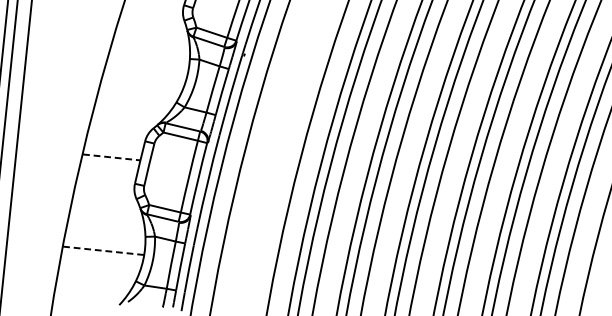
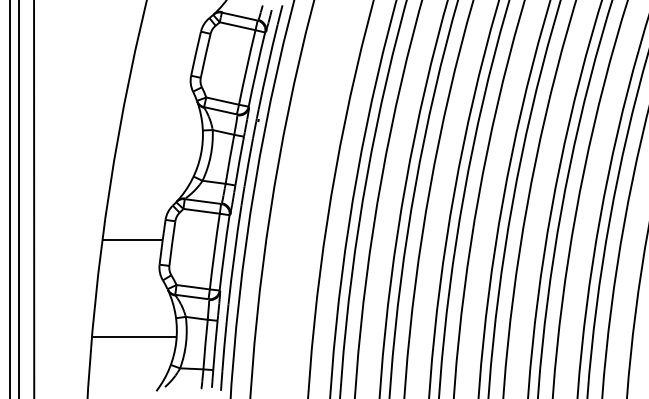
line: (111, 157) -> (132, 240), dashed -> solid
line: (103, 251) -> (134, 337), dashed -> solid

